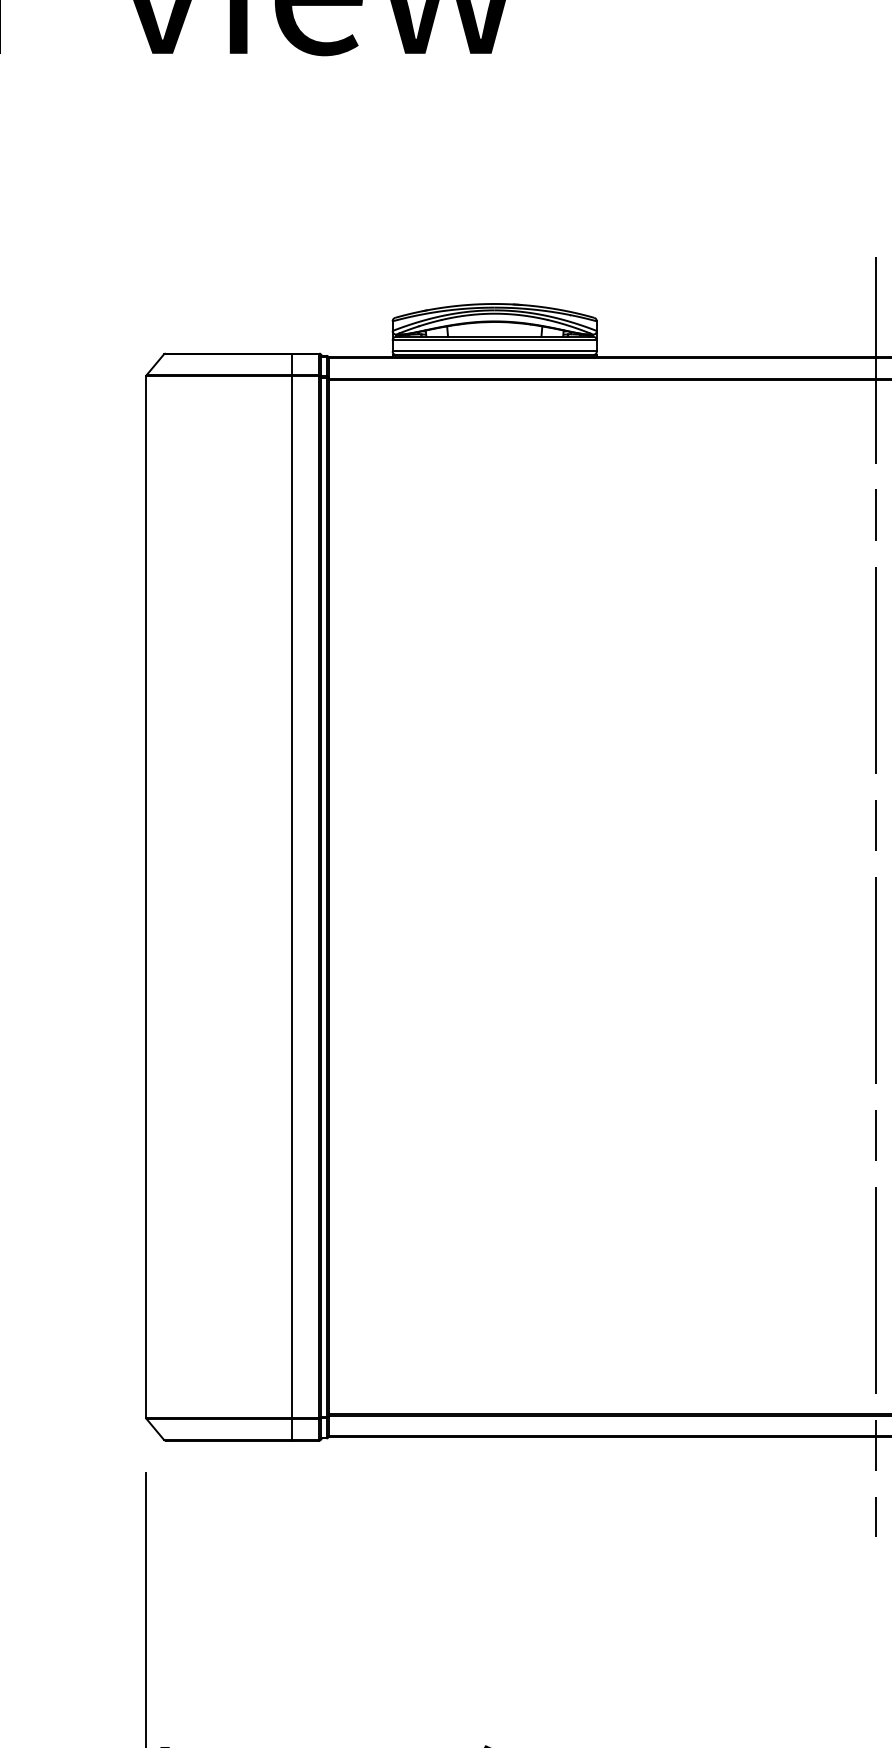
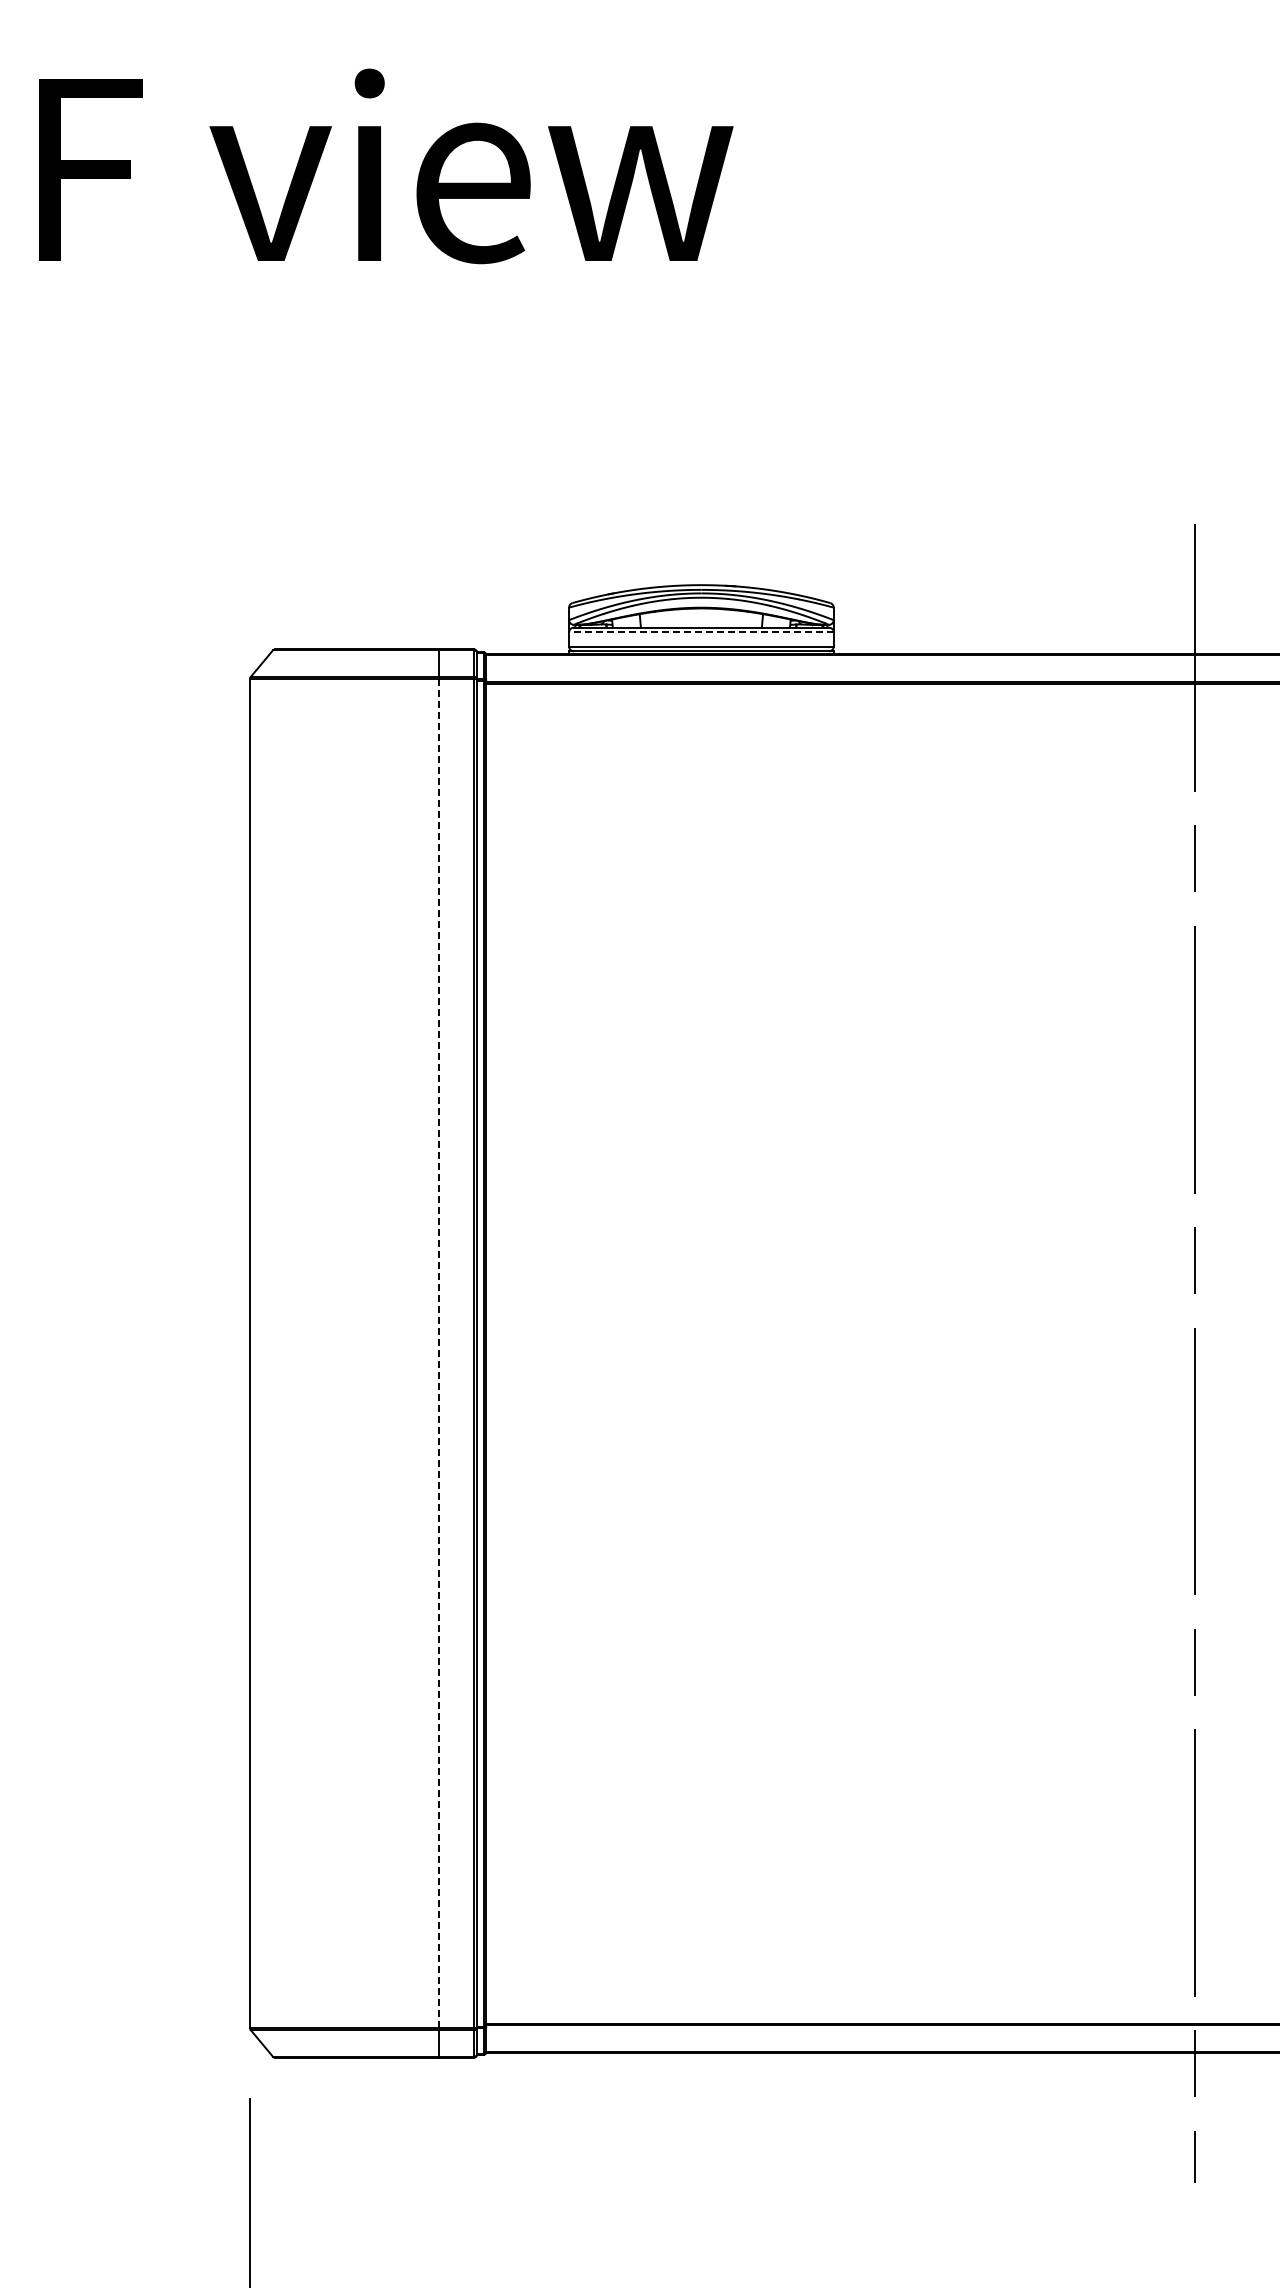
line: (494, 340) -> (700, 632), solid -> dashed
line: (292, 897) -> (439, 1353), solid -> dashed

